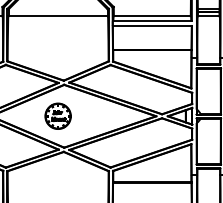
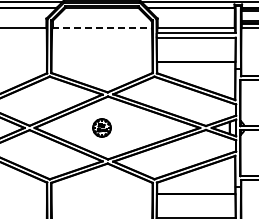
line: (58, 15) -> (102, 27), solid -> dashed
part: (57, 115) -> (101, 127), size x0.7

